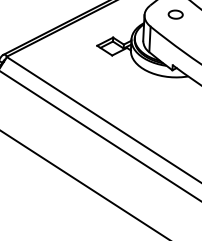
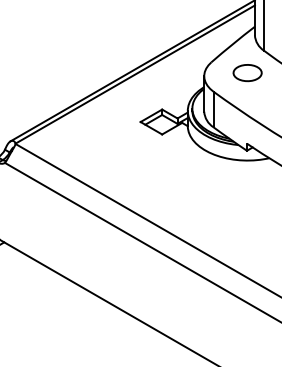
part: (175, 14) -> (247, 73), size x1.43

